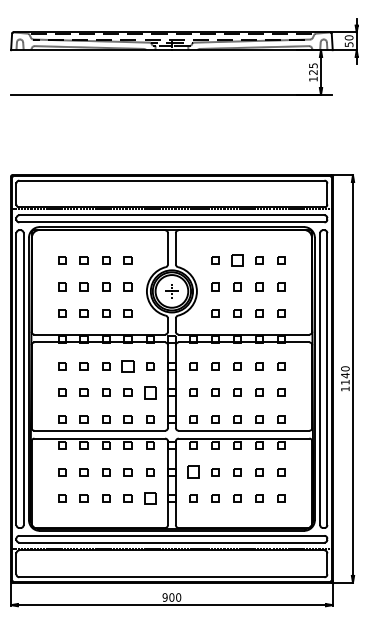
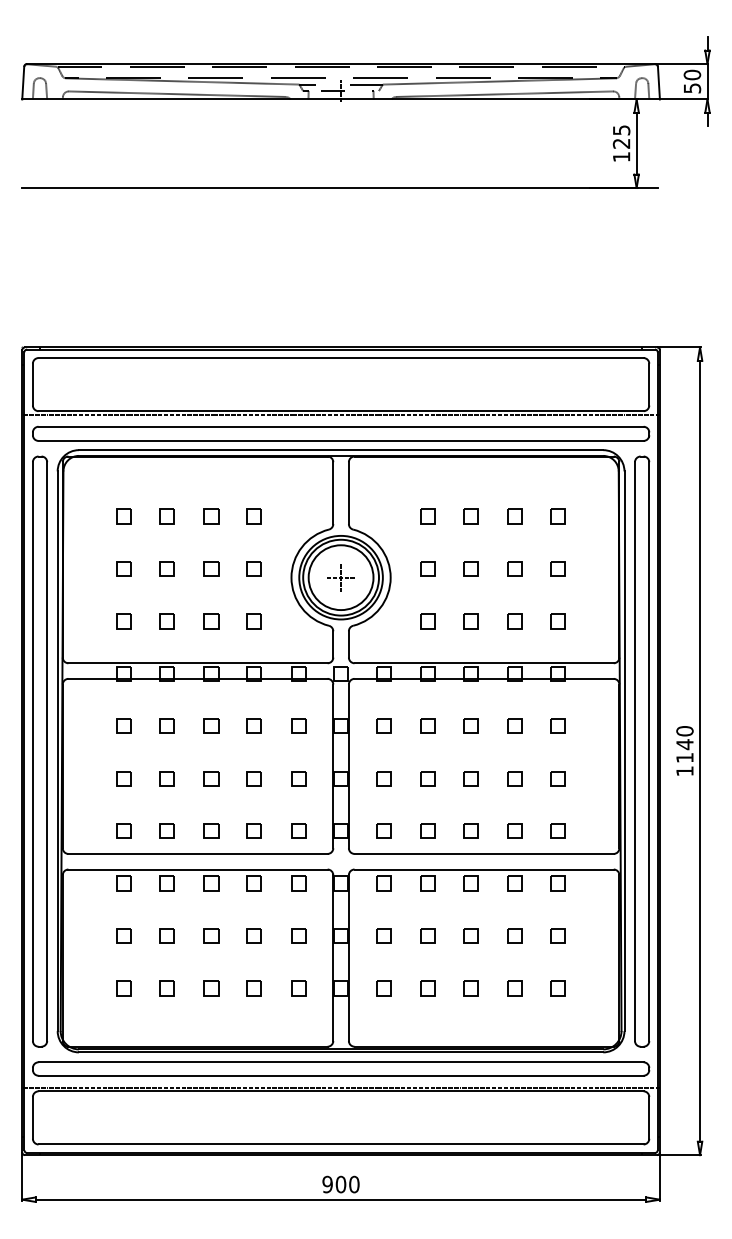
part: (237, 260) -> (471, 516), size x0.62
part: (127, 366) -> (252, 726), size x0.62
part: (150, 392) -> (298, 778), size x0.62
part: (193, 472) -> (383, 936), size x0.62
part: (150, 498) -> (298, 988), size x0.62

